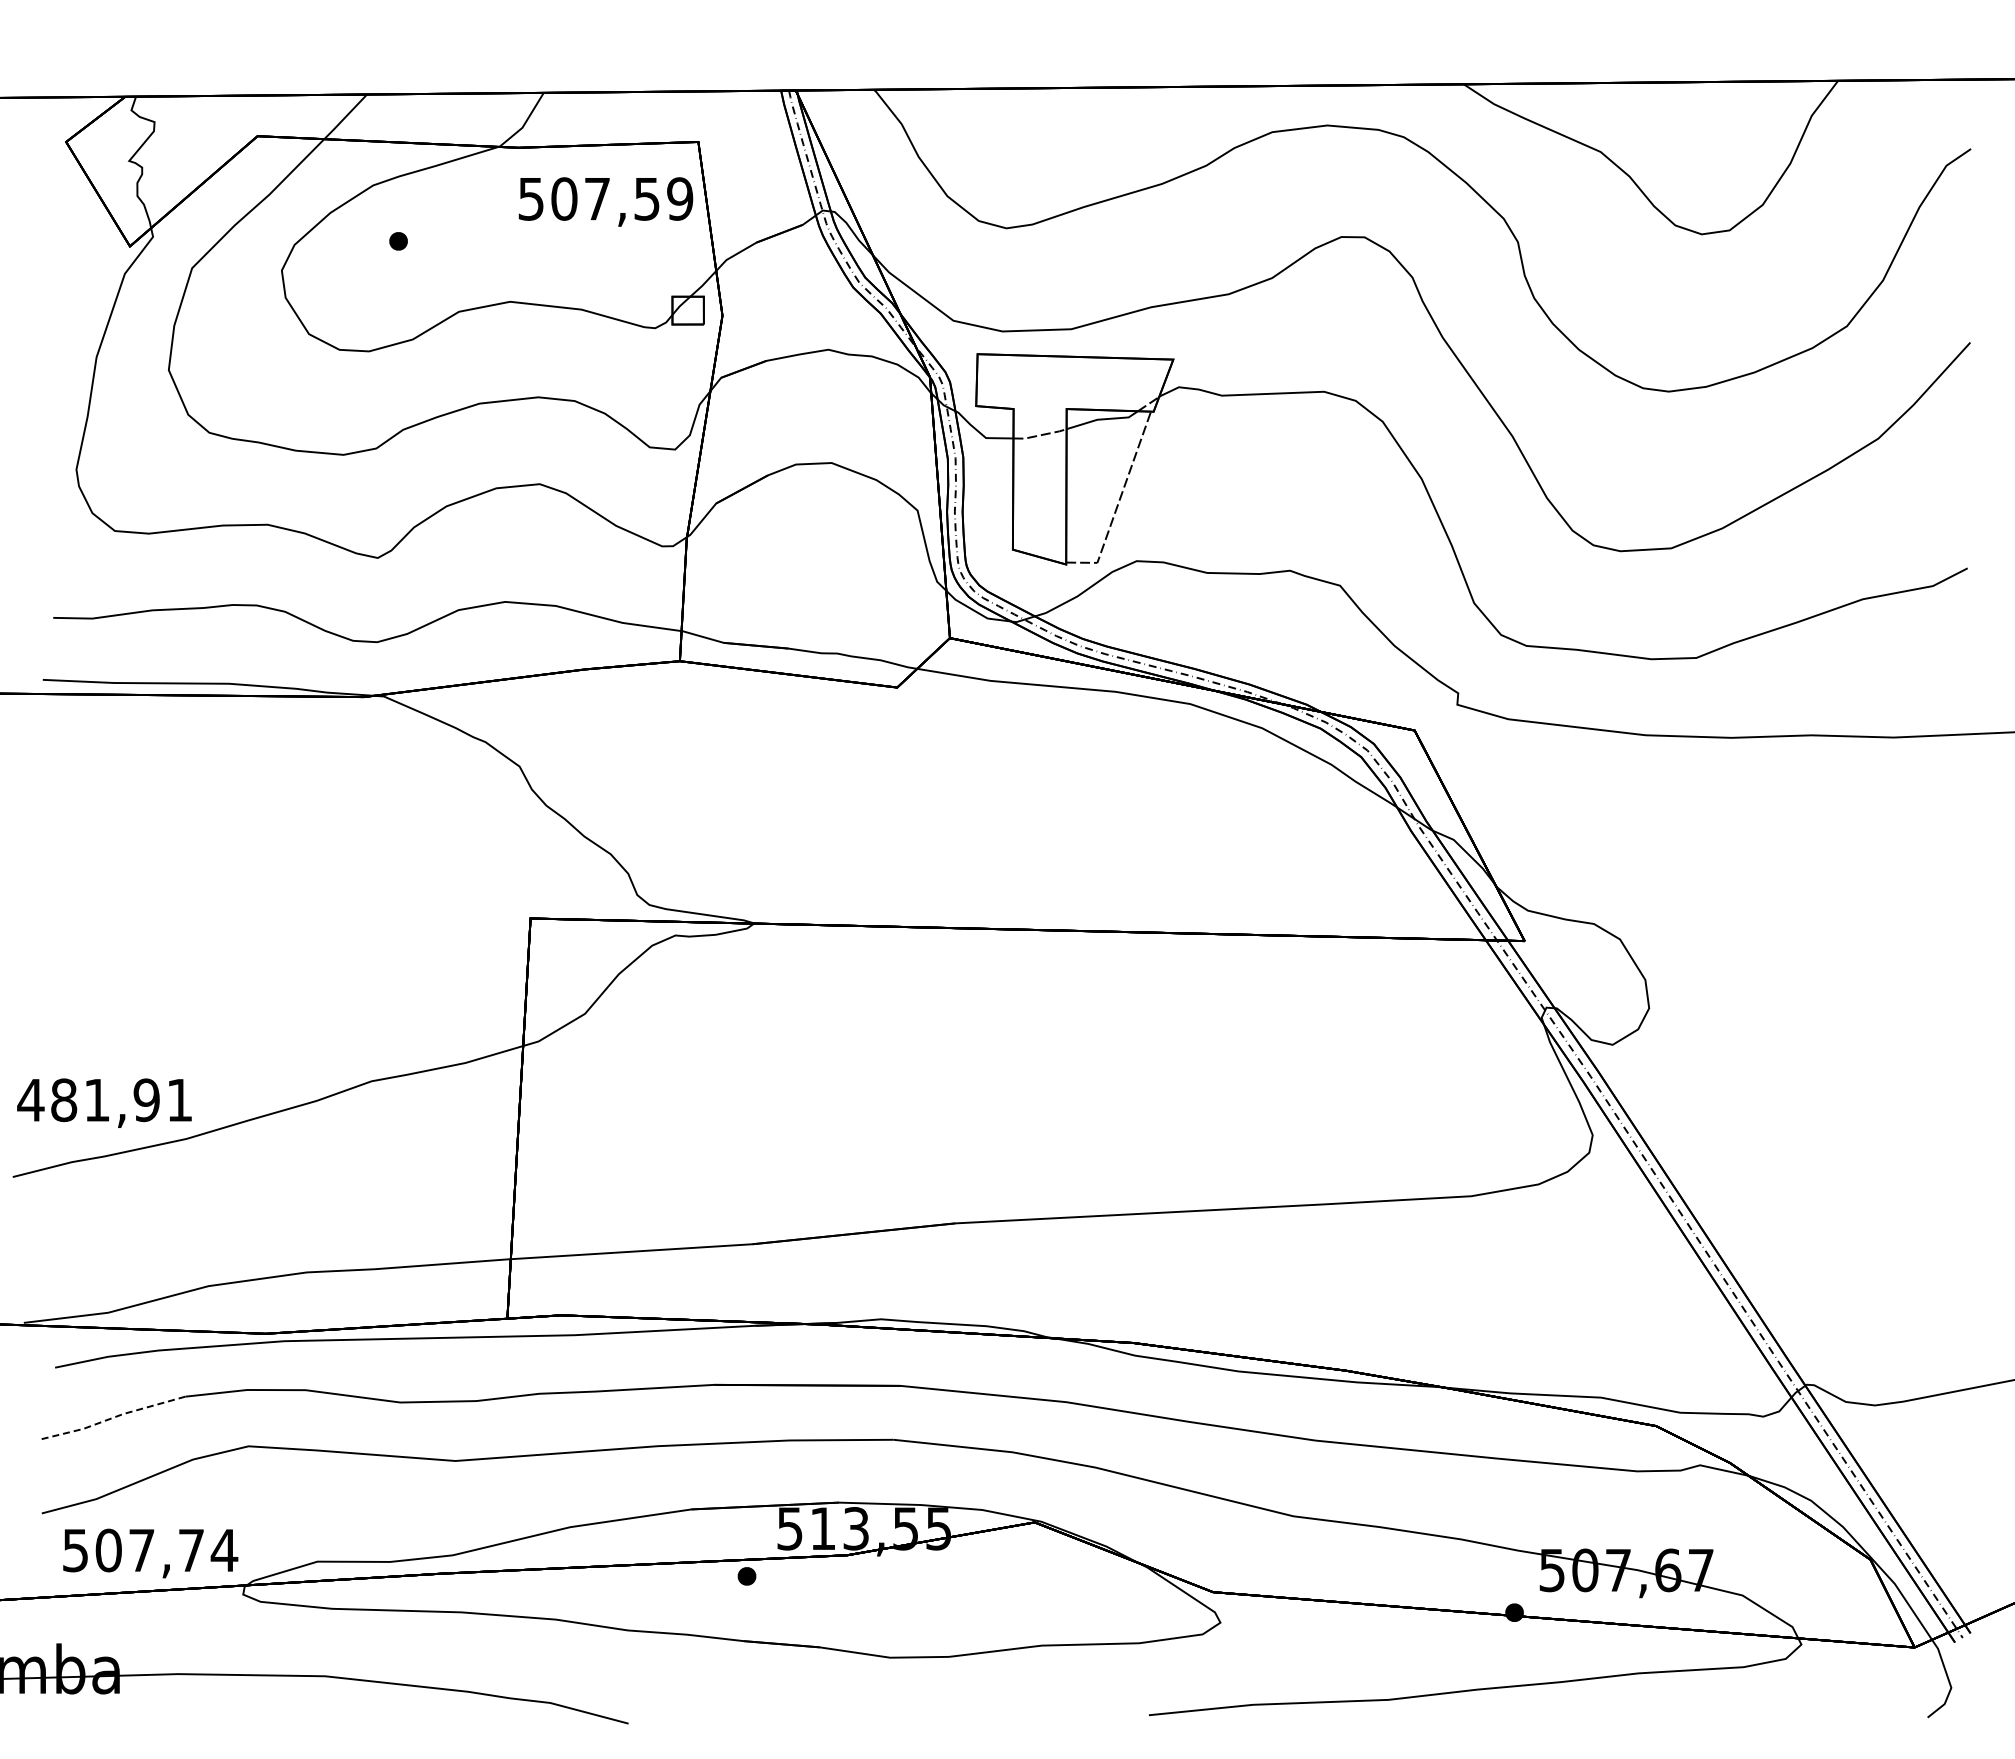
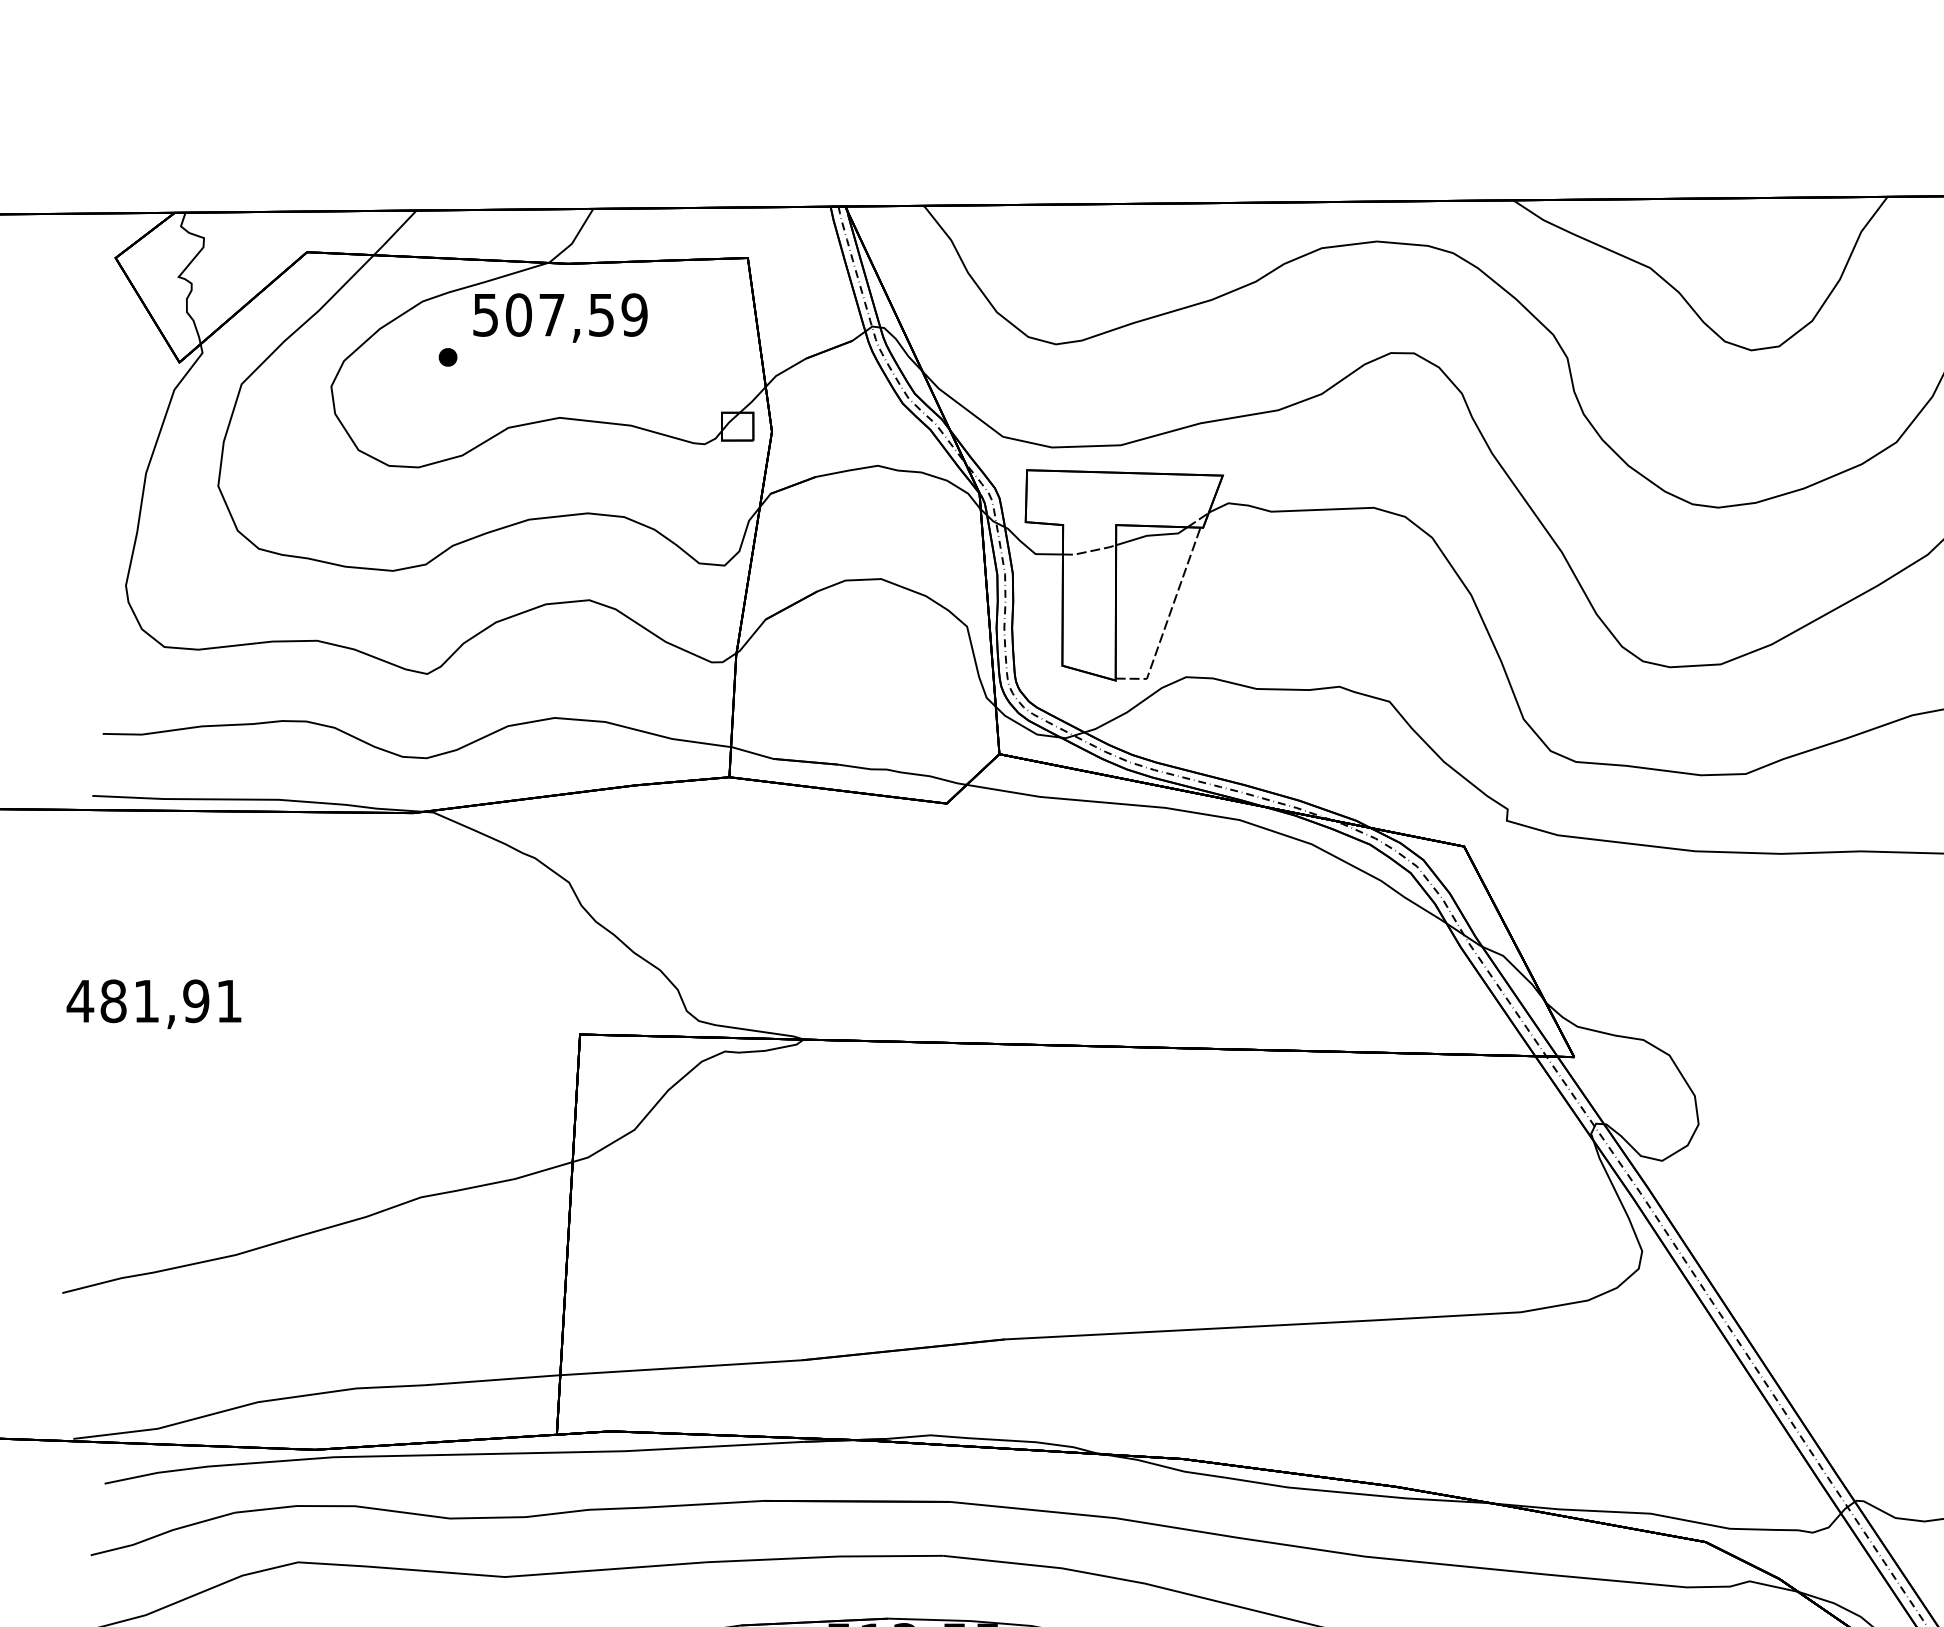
text: (605, 201) -> (560, 317), moved
text: (104, 1102) -> (154, 1003), moved
line: (113, 1417) -> (163, 1533), dashed -> solid

